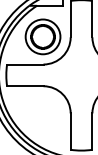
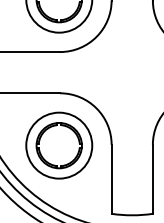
part: (42, 113) -> (58, 144), added

